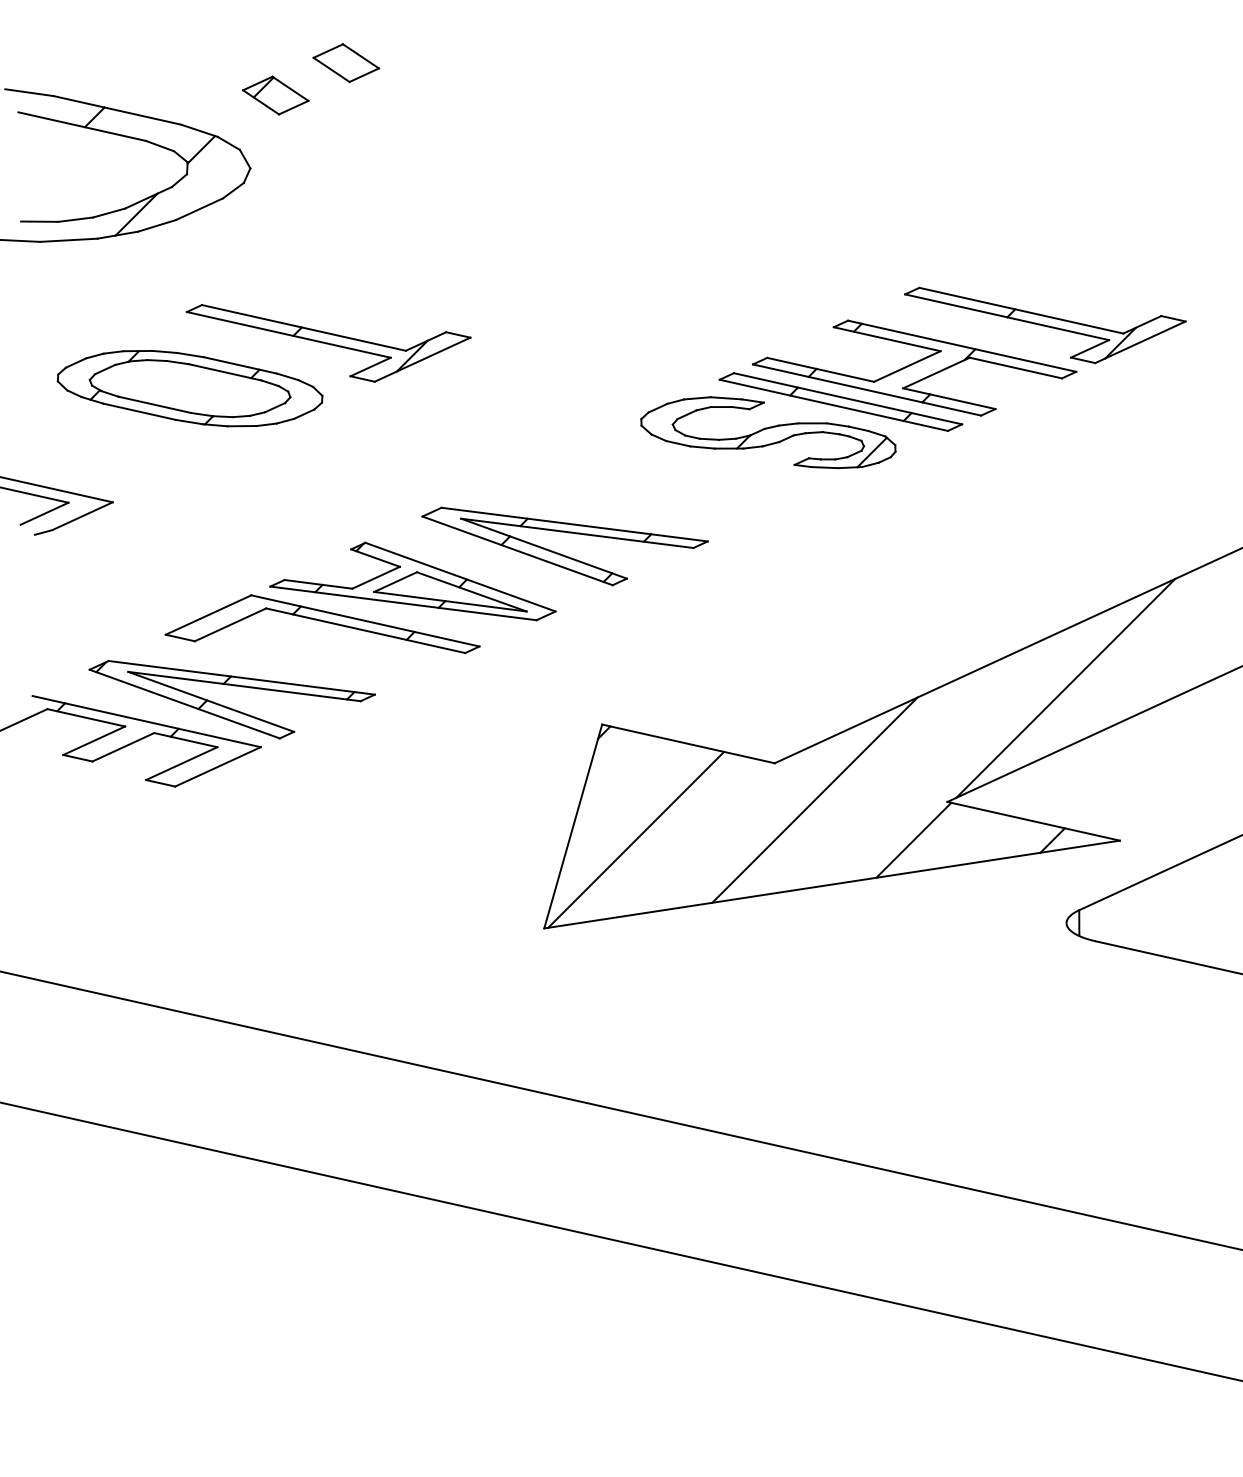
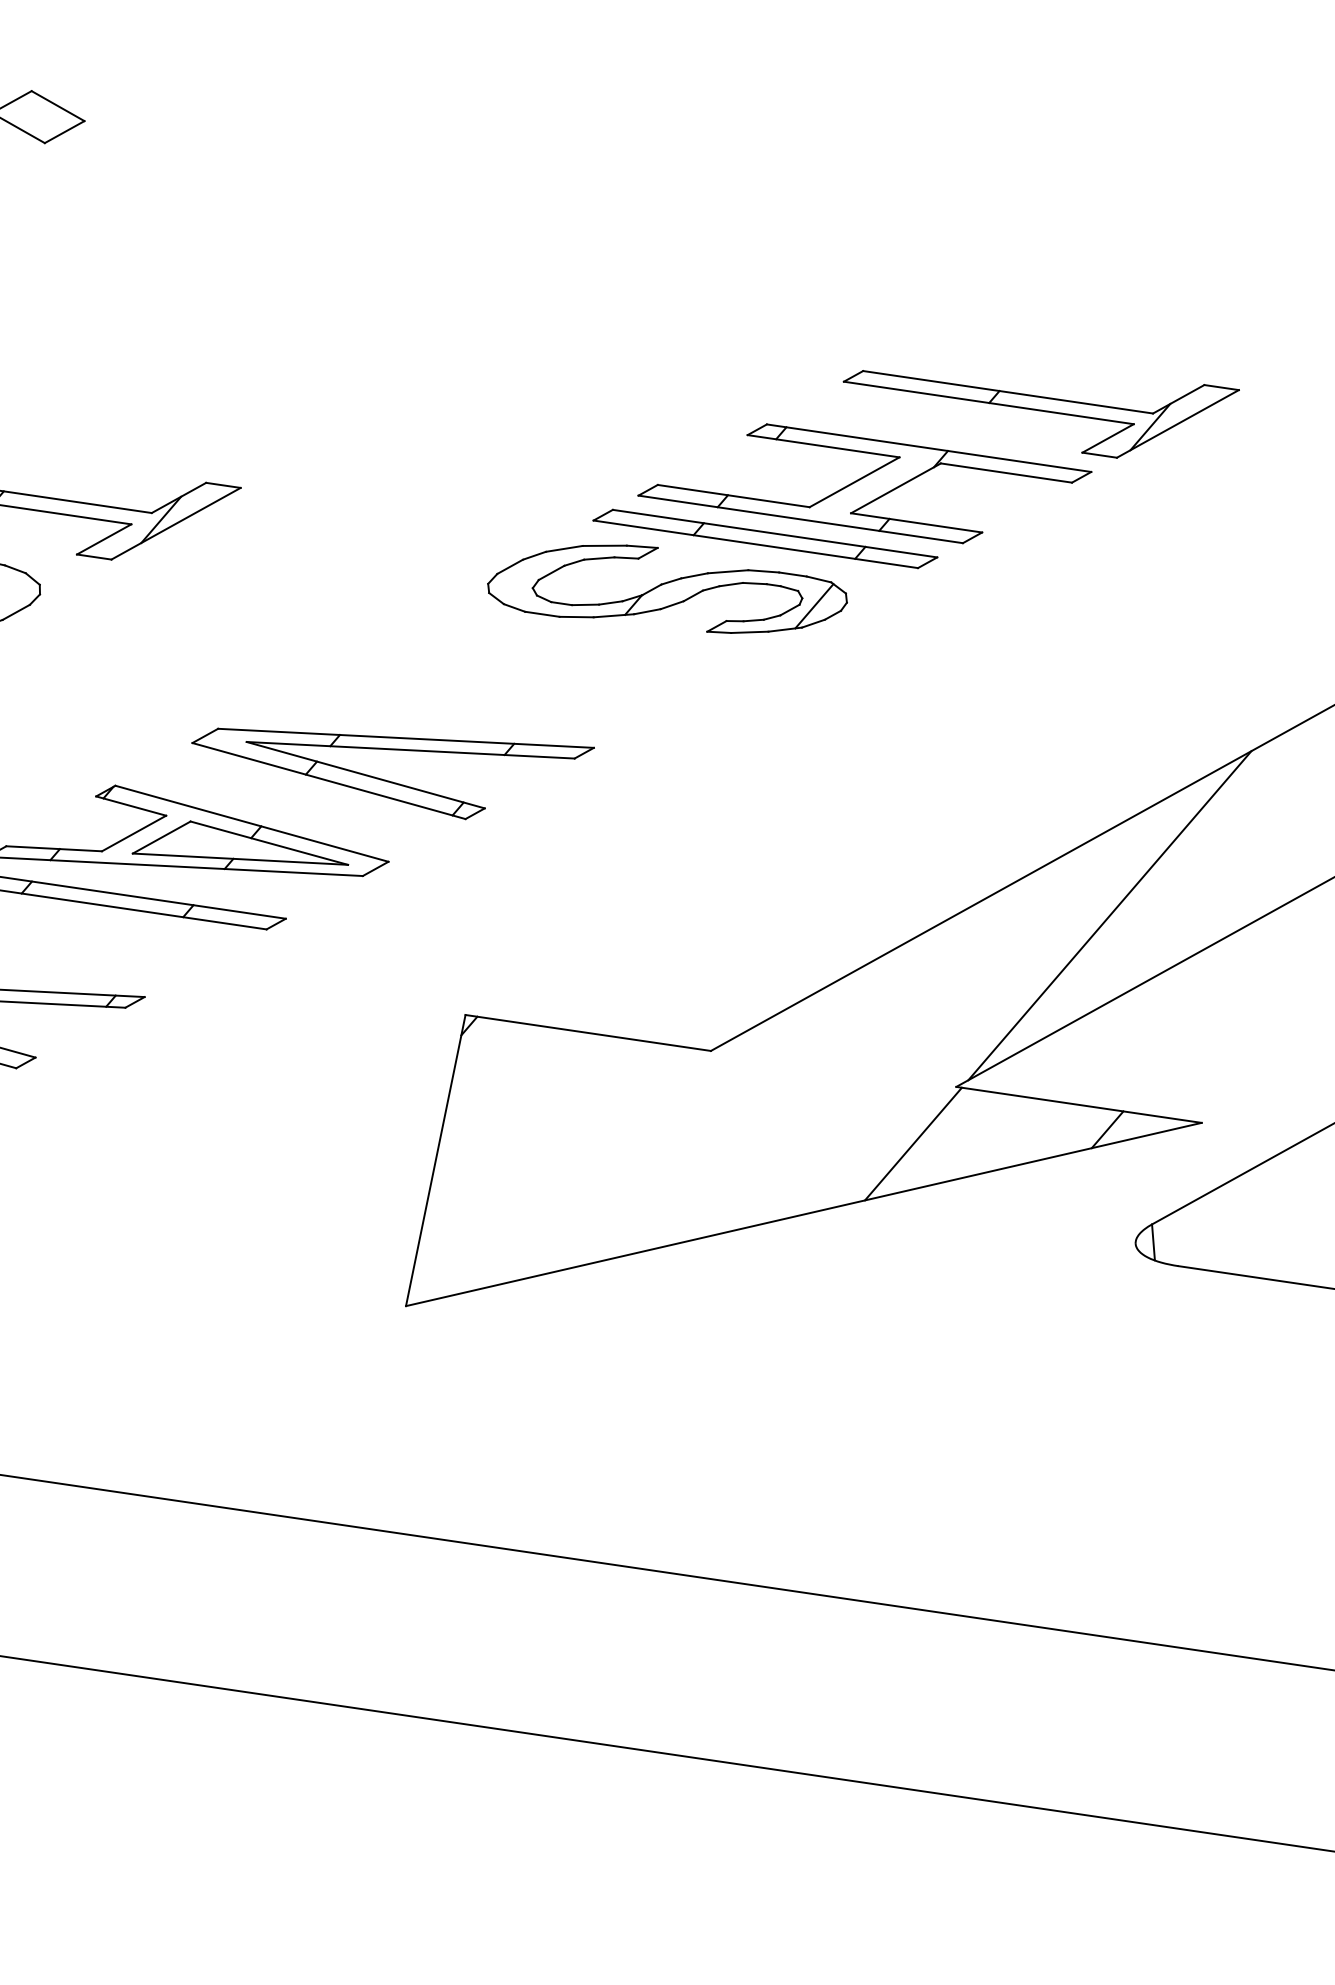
line: (814, 799) -> (770, 1097), removed
line: (636, 839) -> (525, 1172), removed

